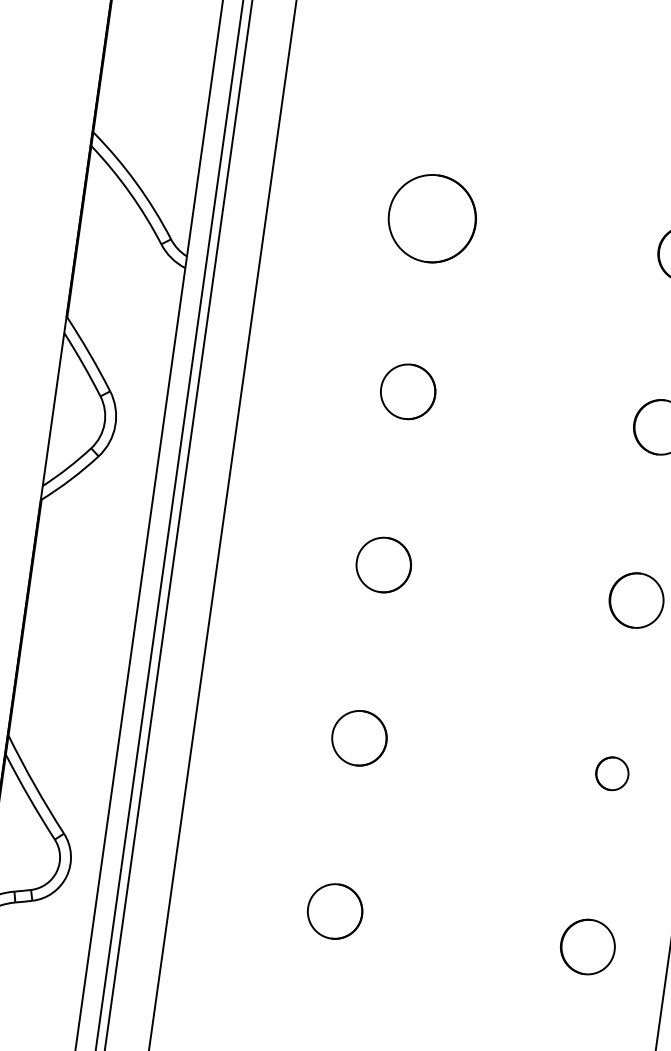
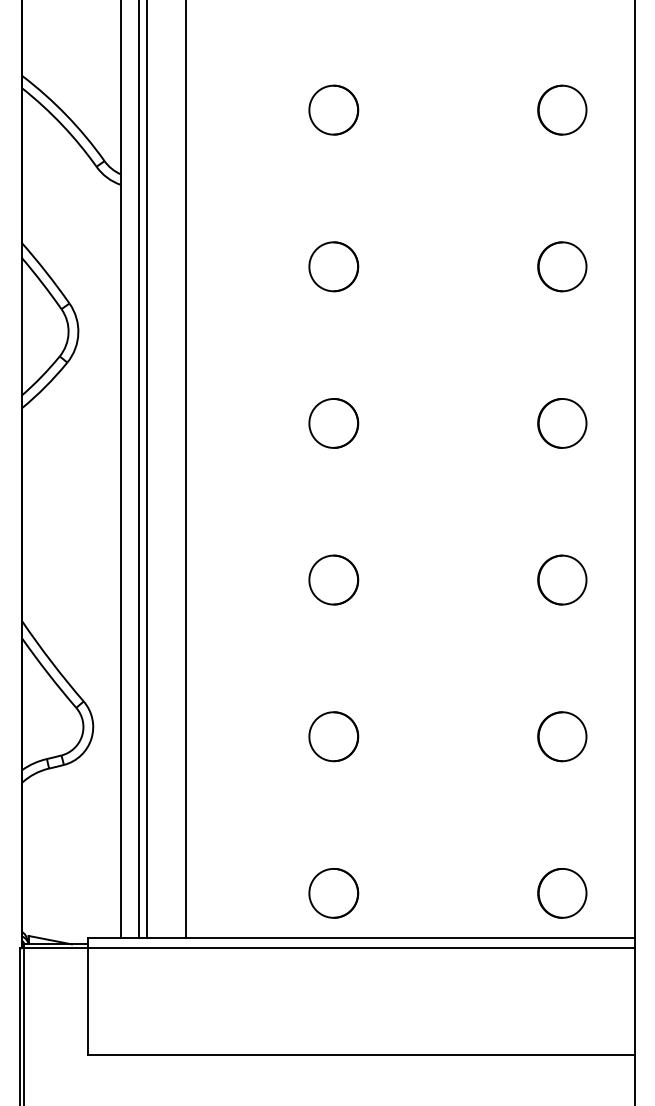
part: (432, 217) -> (333, 109), size x0.62
part: (612, 773) -> (562, 579), size x1.67

